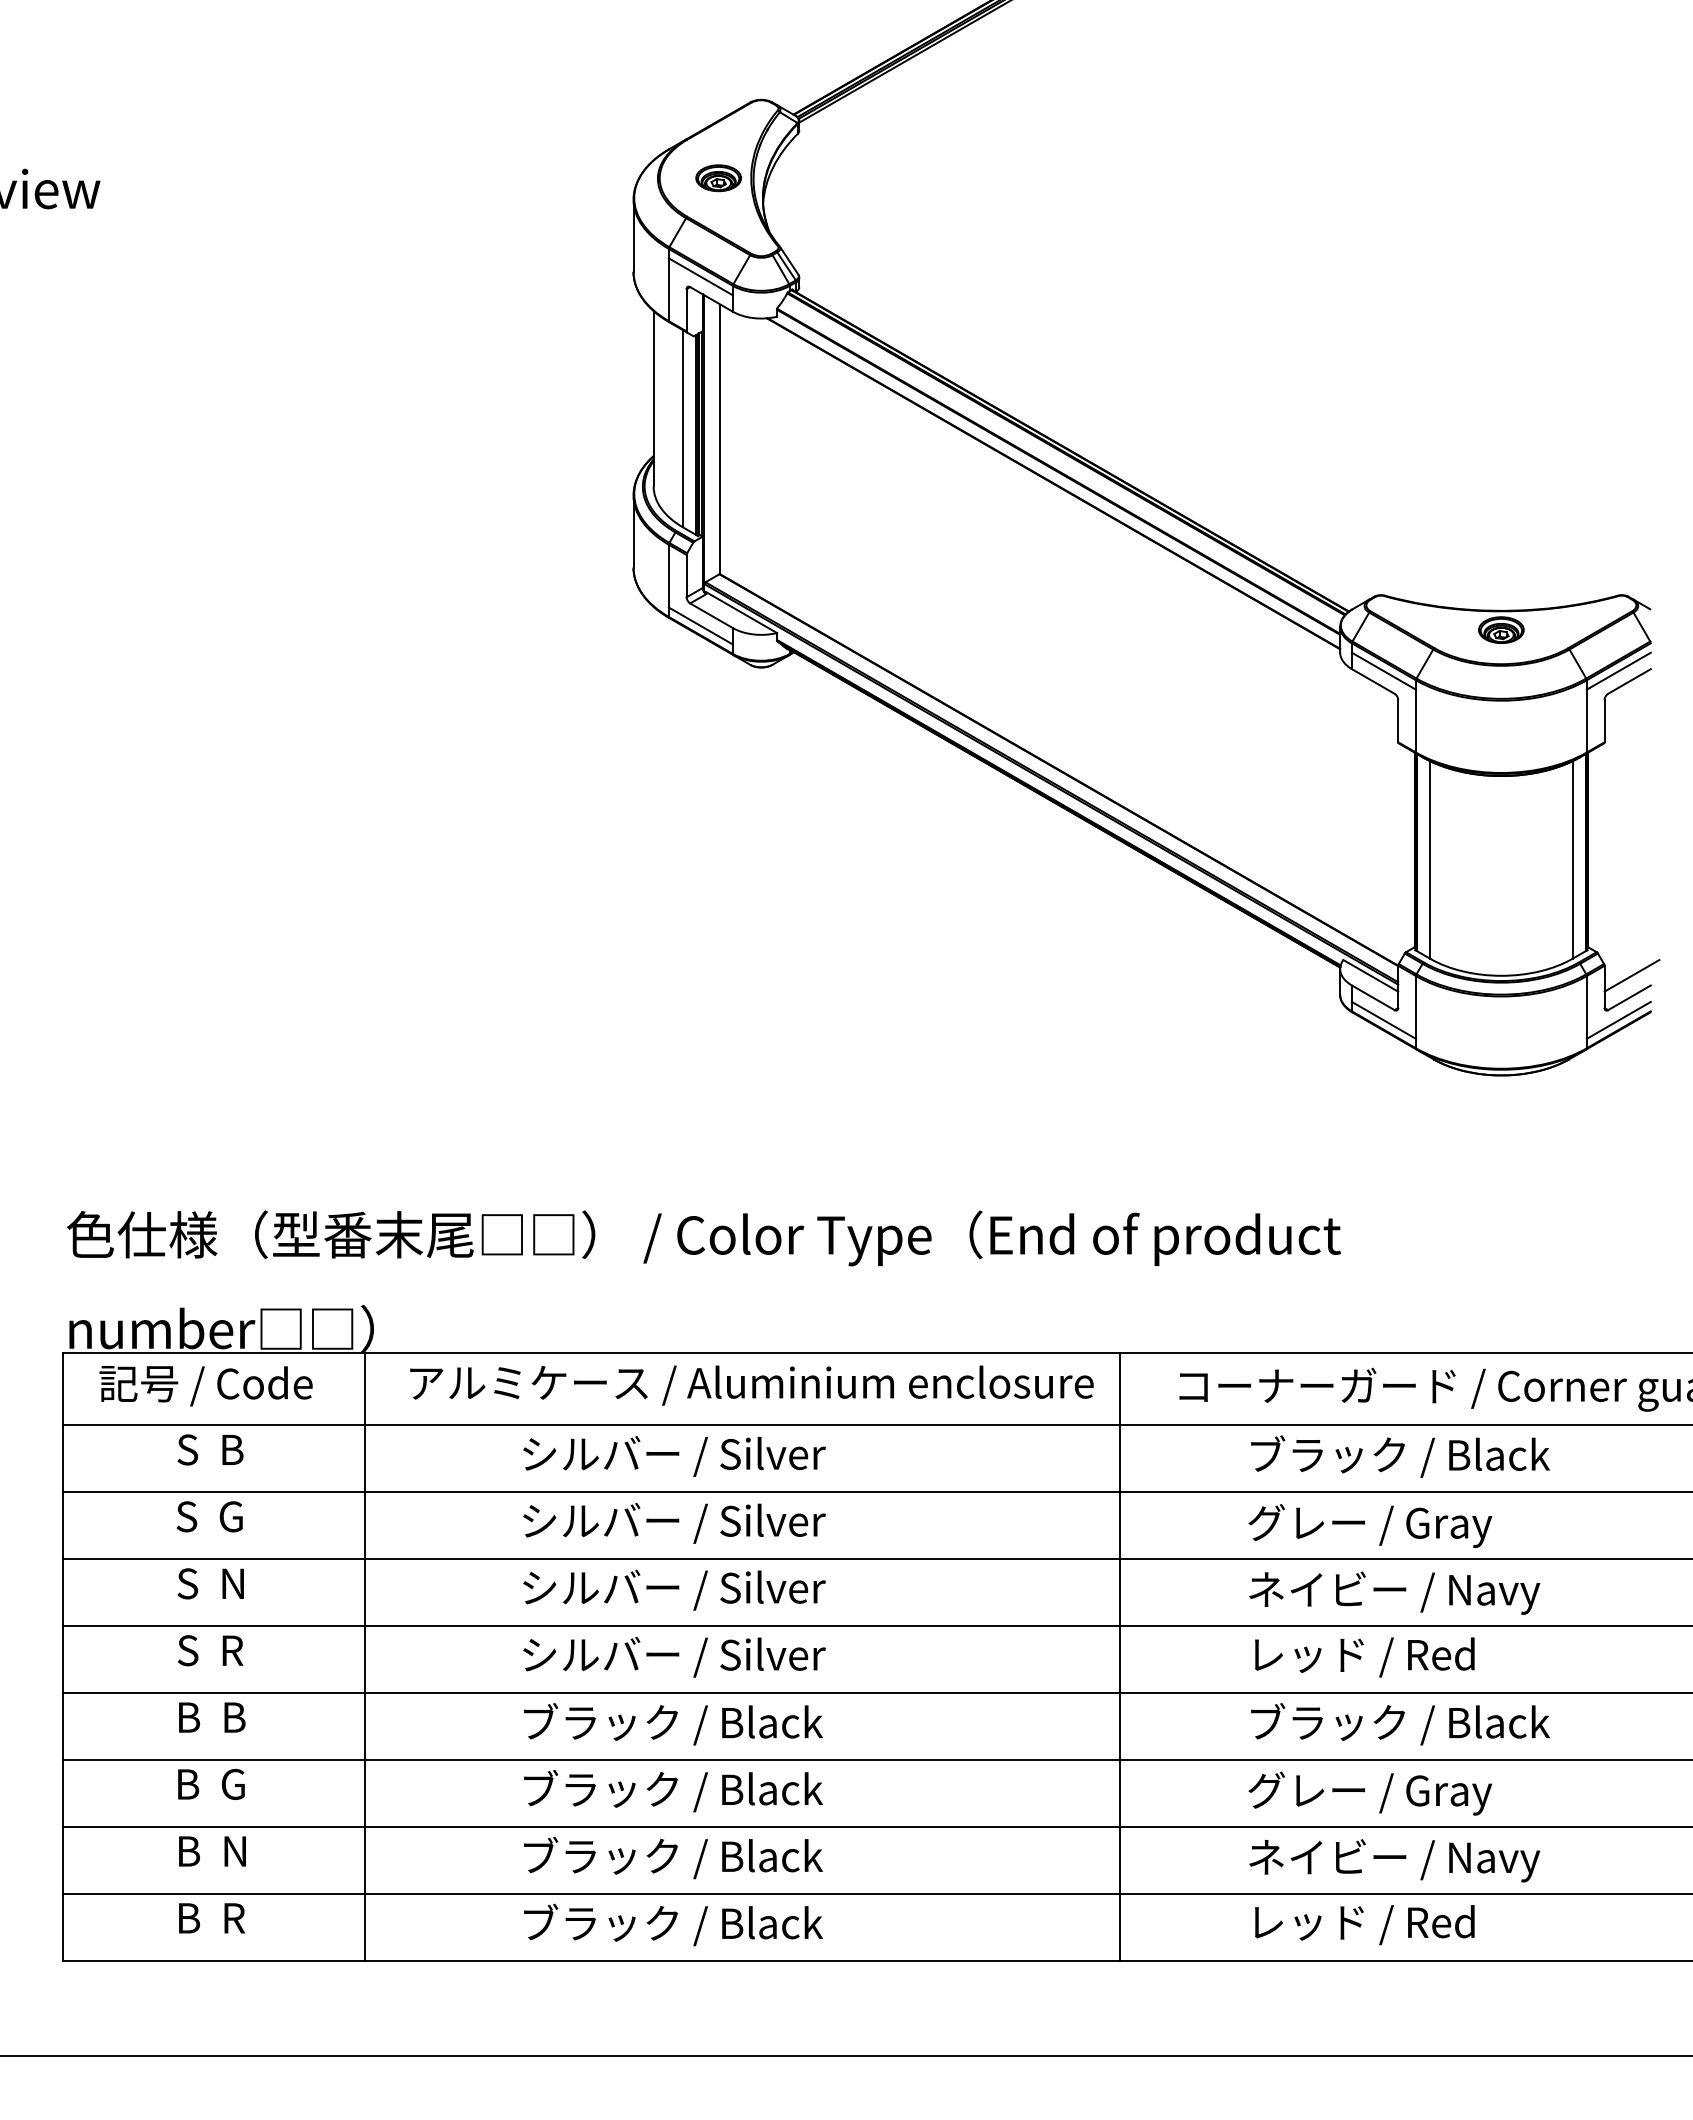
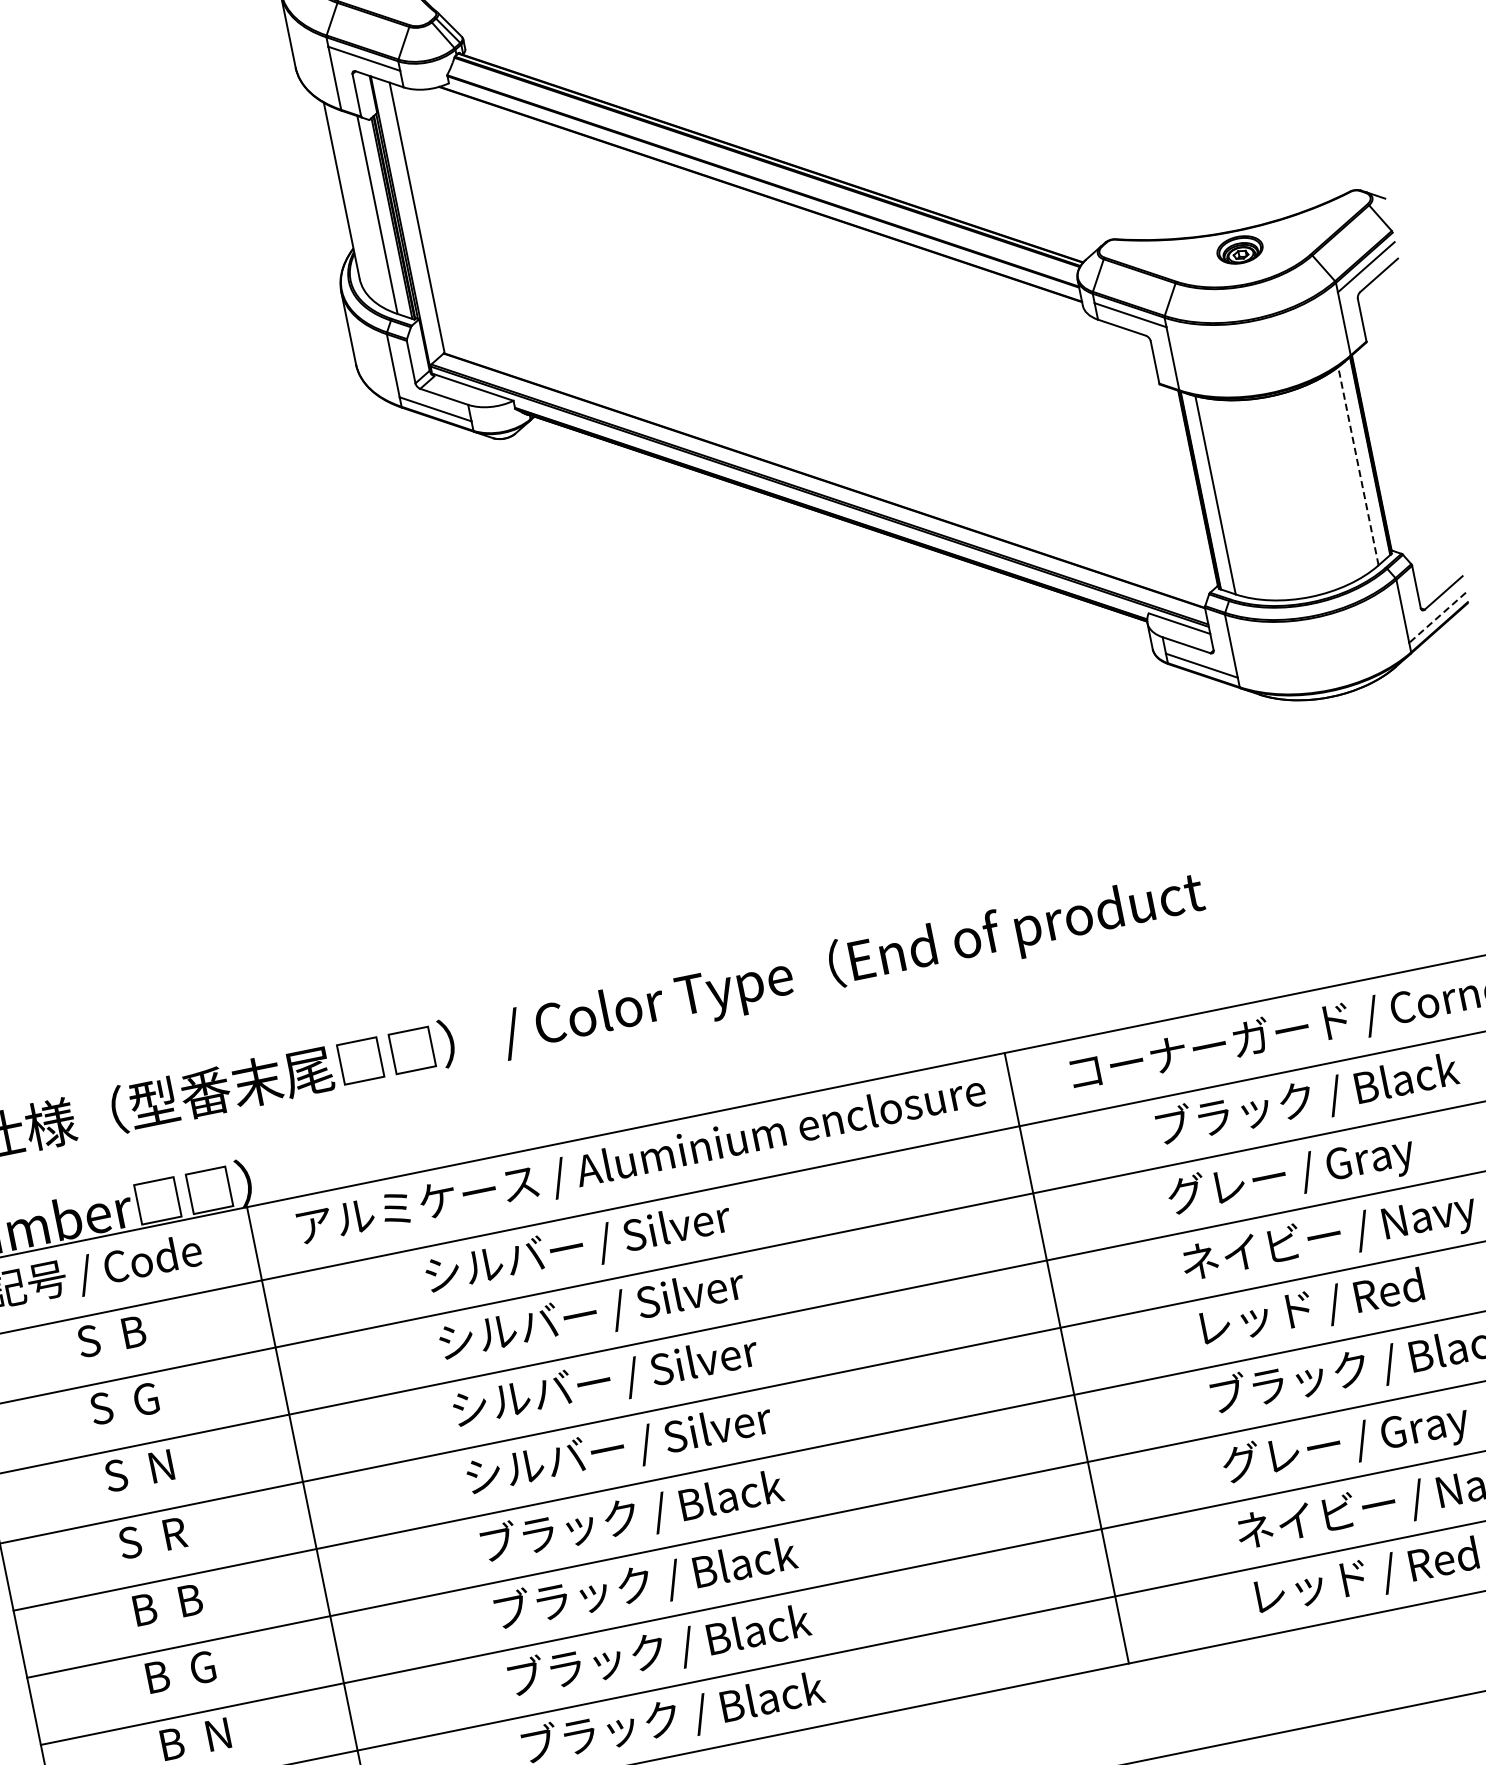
line: (1572, 860) -> (1358, 466), solid -> dashed
line: (1631, 975) -> (1441, 570), removed
line: (1618, 1020) -> (1437, 617), solid -> dashed

